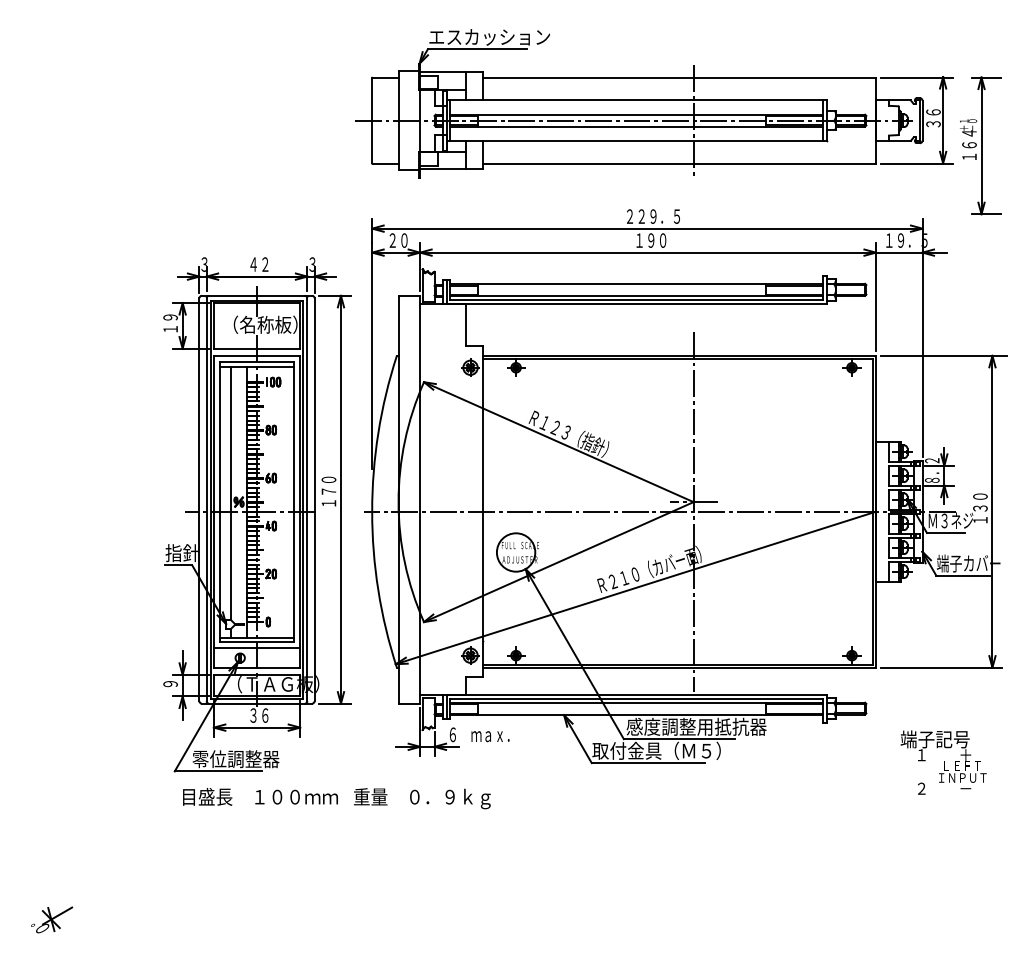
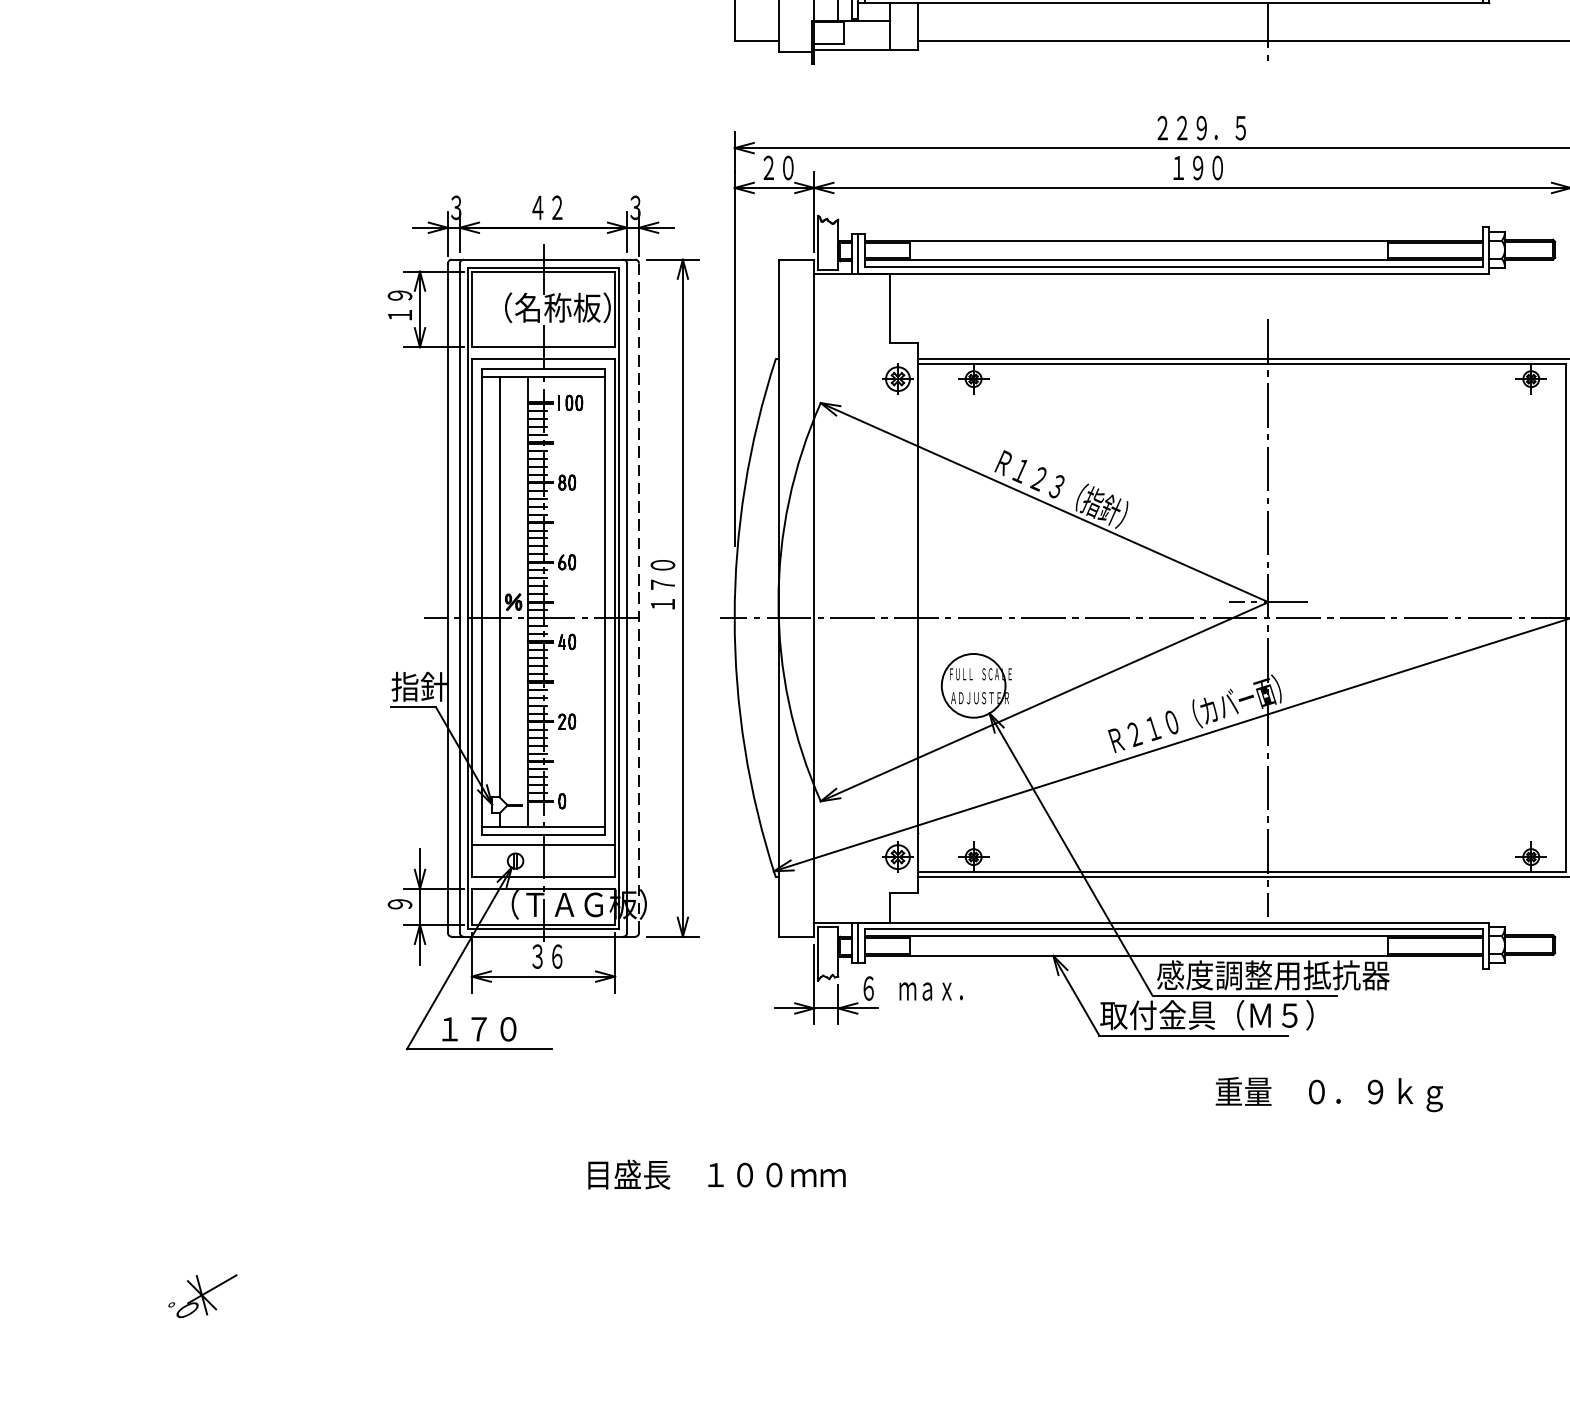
line: (314, 499) -> (638, 597), solid -> dashed
text: (235, 759) -> (507, 1029), 零位調整器 -> １７０
text: (260, 796) -> (716, 1173), moved
text: (422, 798) -> (1329, 1094), moved

